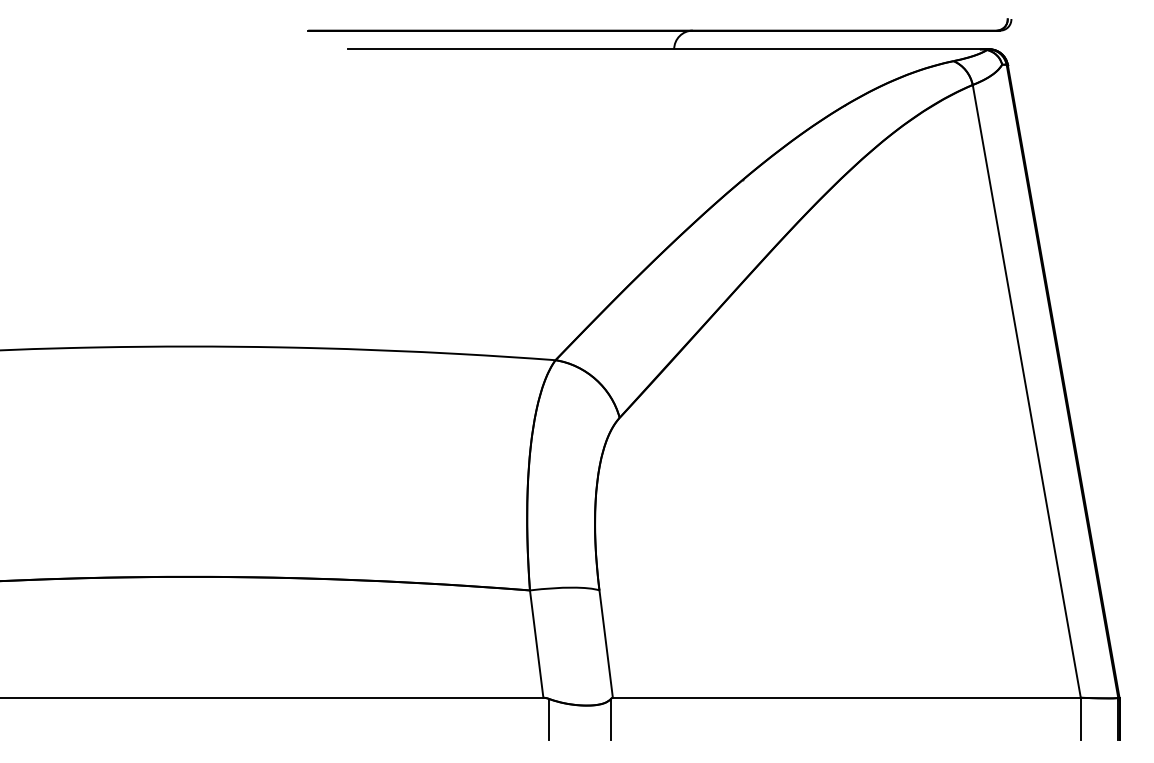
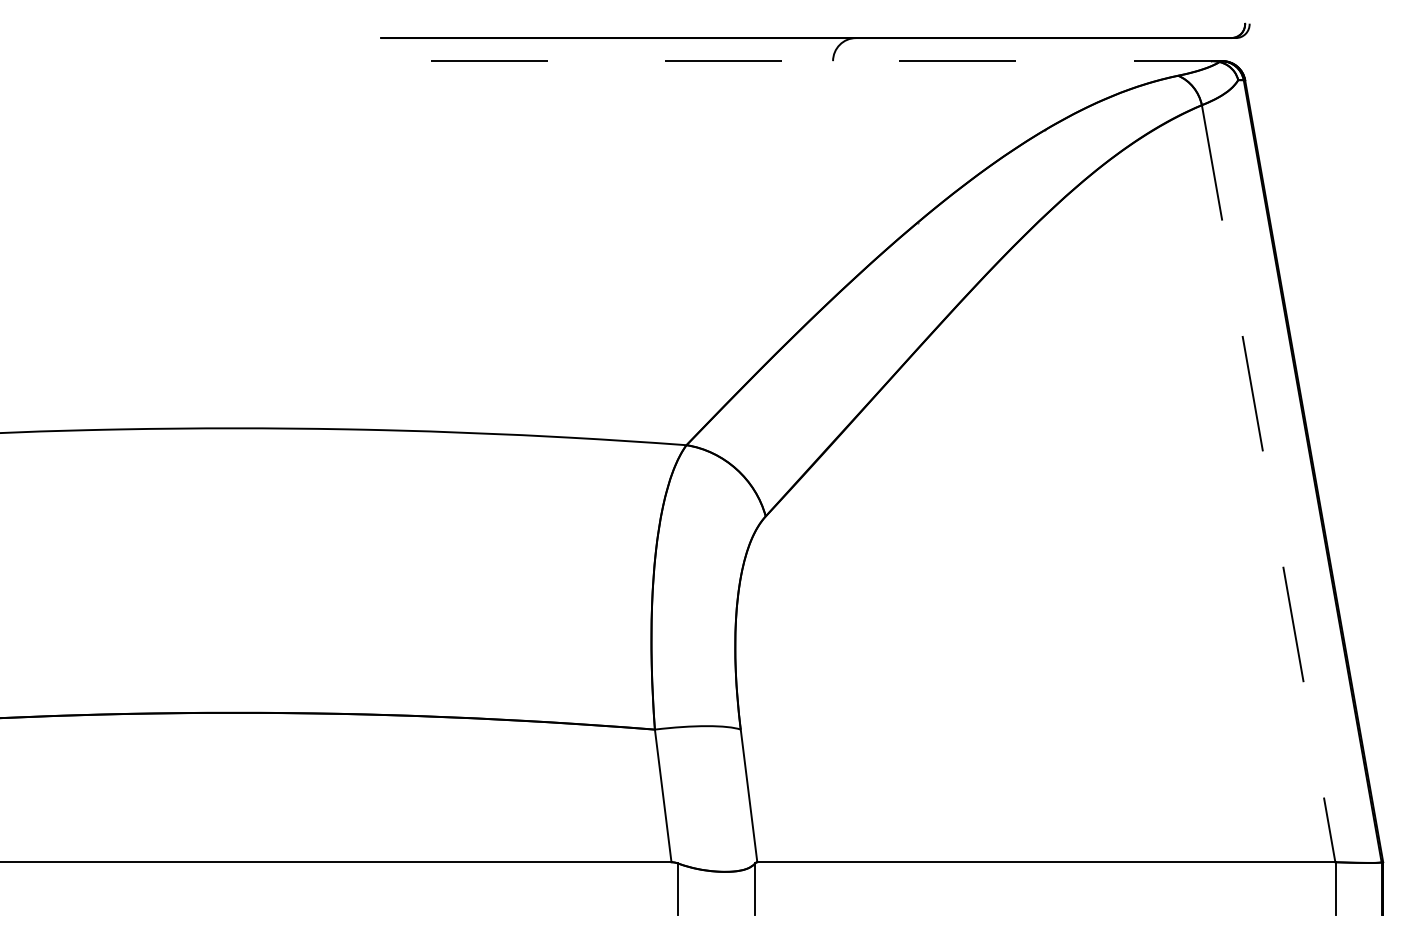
line: (664, 49) -> (821, 61), solid -> dashed
line: (1026, 392) -> (1268, 484), solid -> dashed

